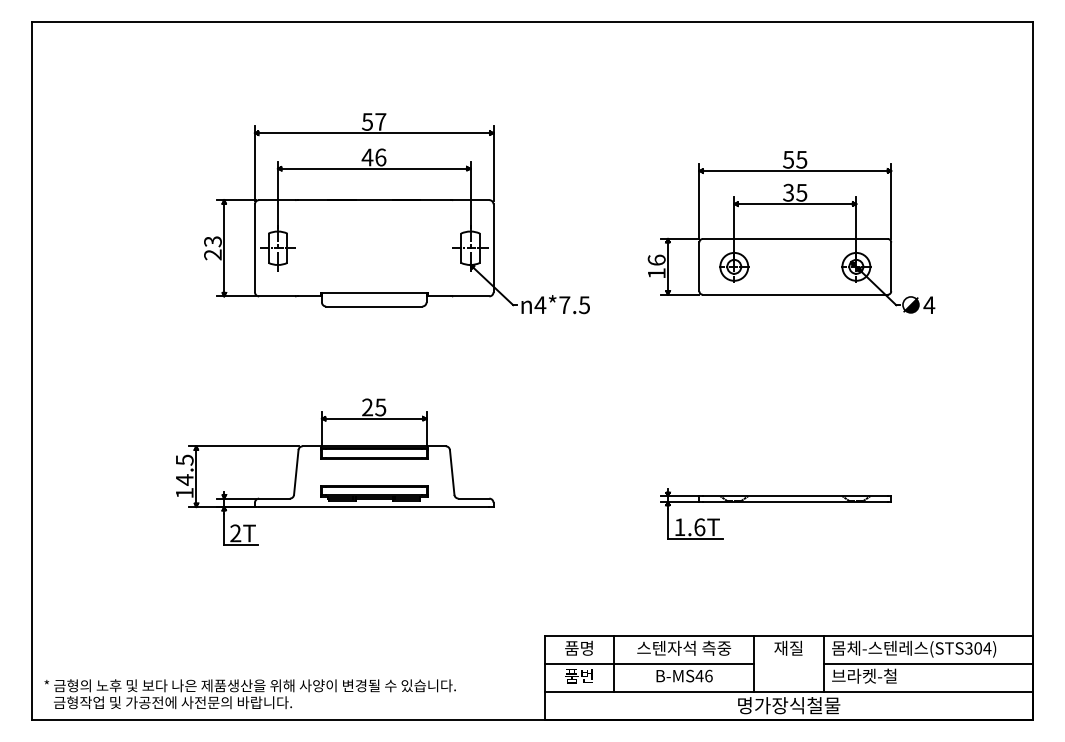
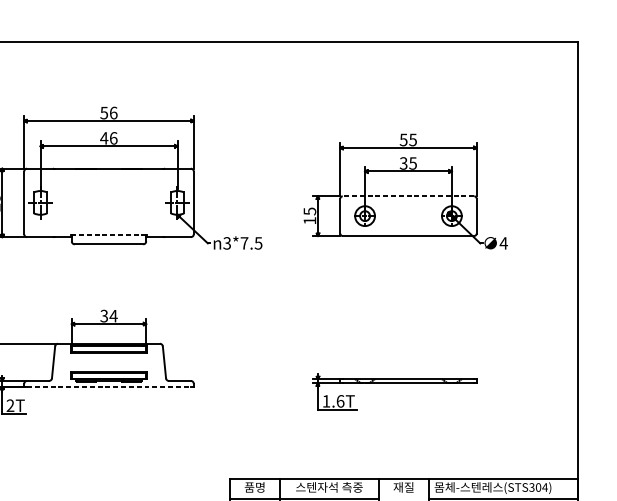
text: (380, 121) -> (113, 112), 57 -> 56
line: (794, 238) -> (407, 195), solid -> dashed
text: (656, 259) -> (309, 210), 16 -> 15
line: (374, 292) -> (109, 234), solid -> dashed
text: (540, 305) -> (227, 243), 4*7.5 -> 3*7.5
text: (374, 407) -> (109, 316), 25 -> 34
line: (374, 507) -> (109, 387), solid -> dashed

